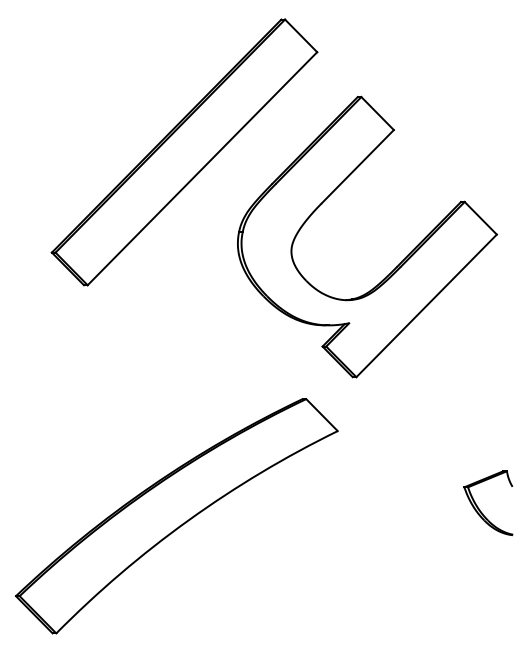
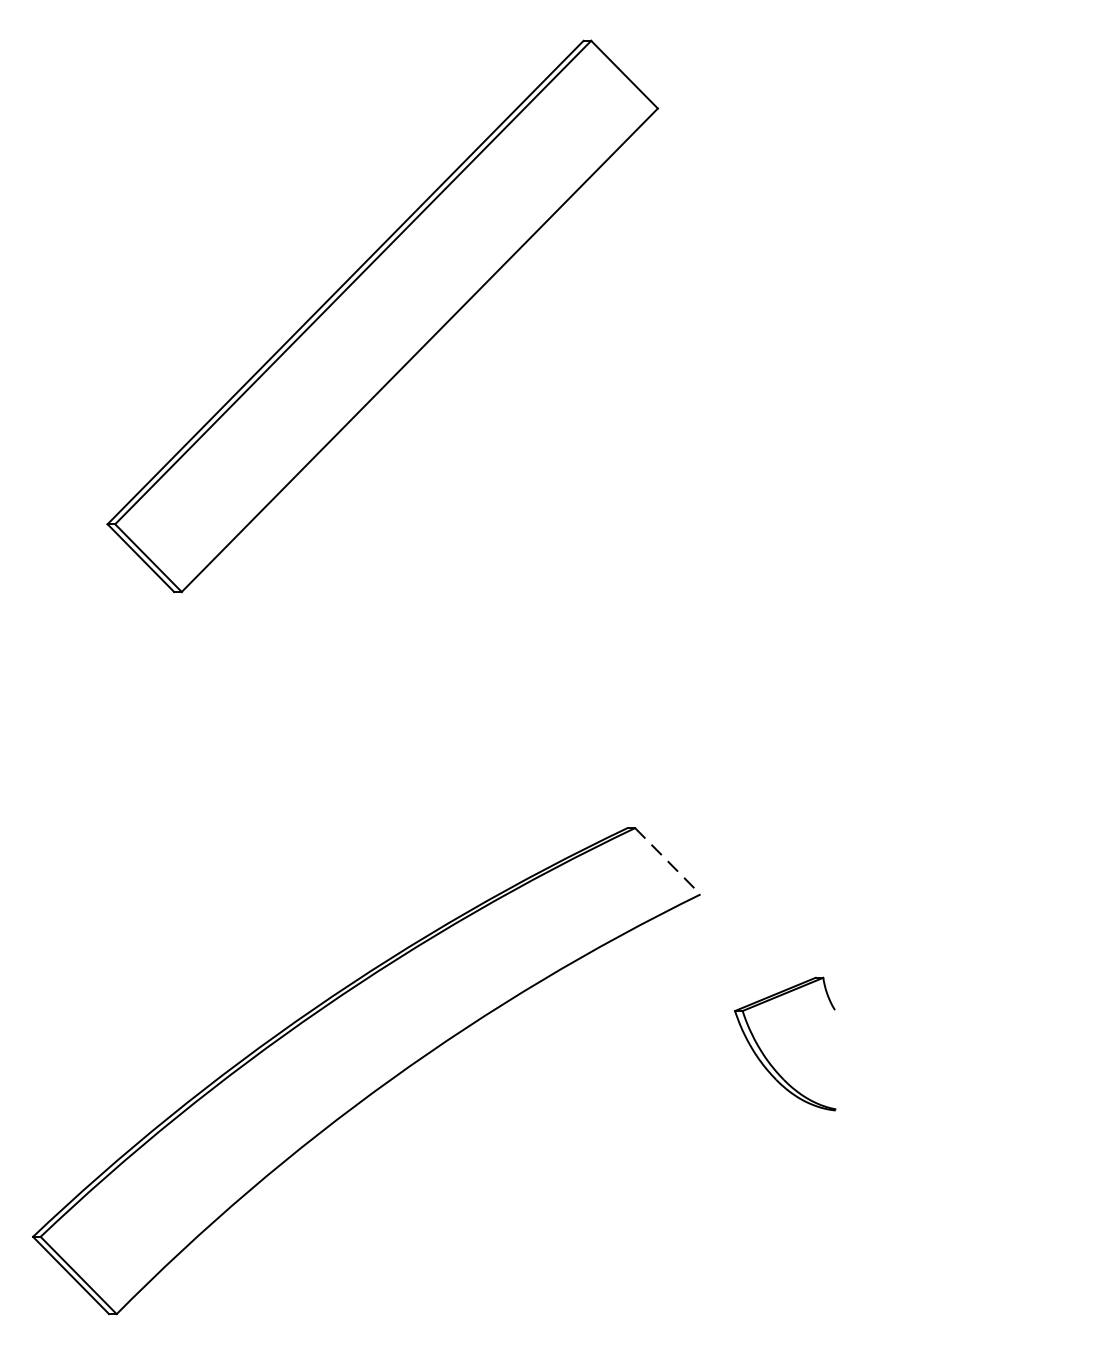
part: (397, 265) -> (824, 550), removed
line: (322, 415) -> (668, 862), solid -> dashed
part: (480, 509) -> (768, 1057), moved

